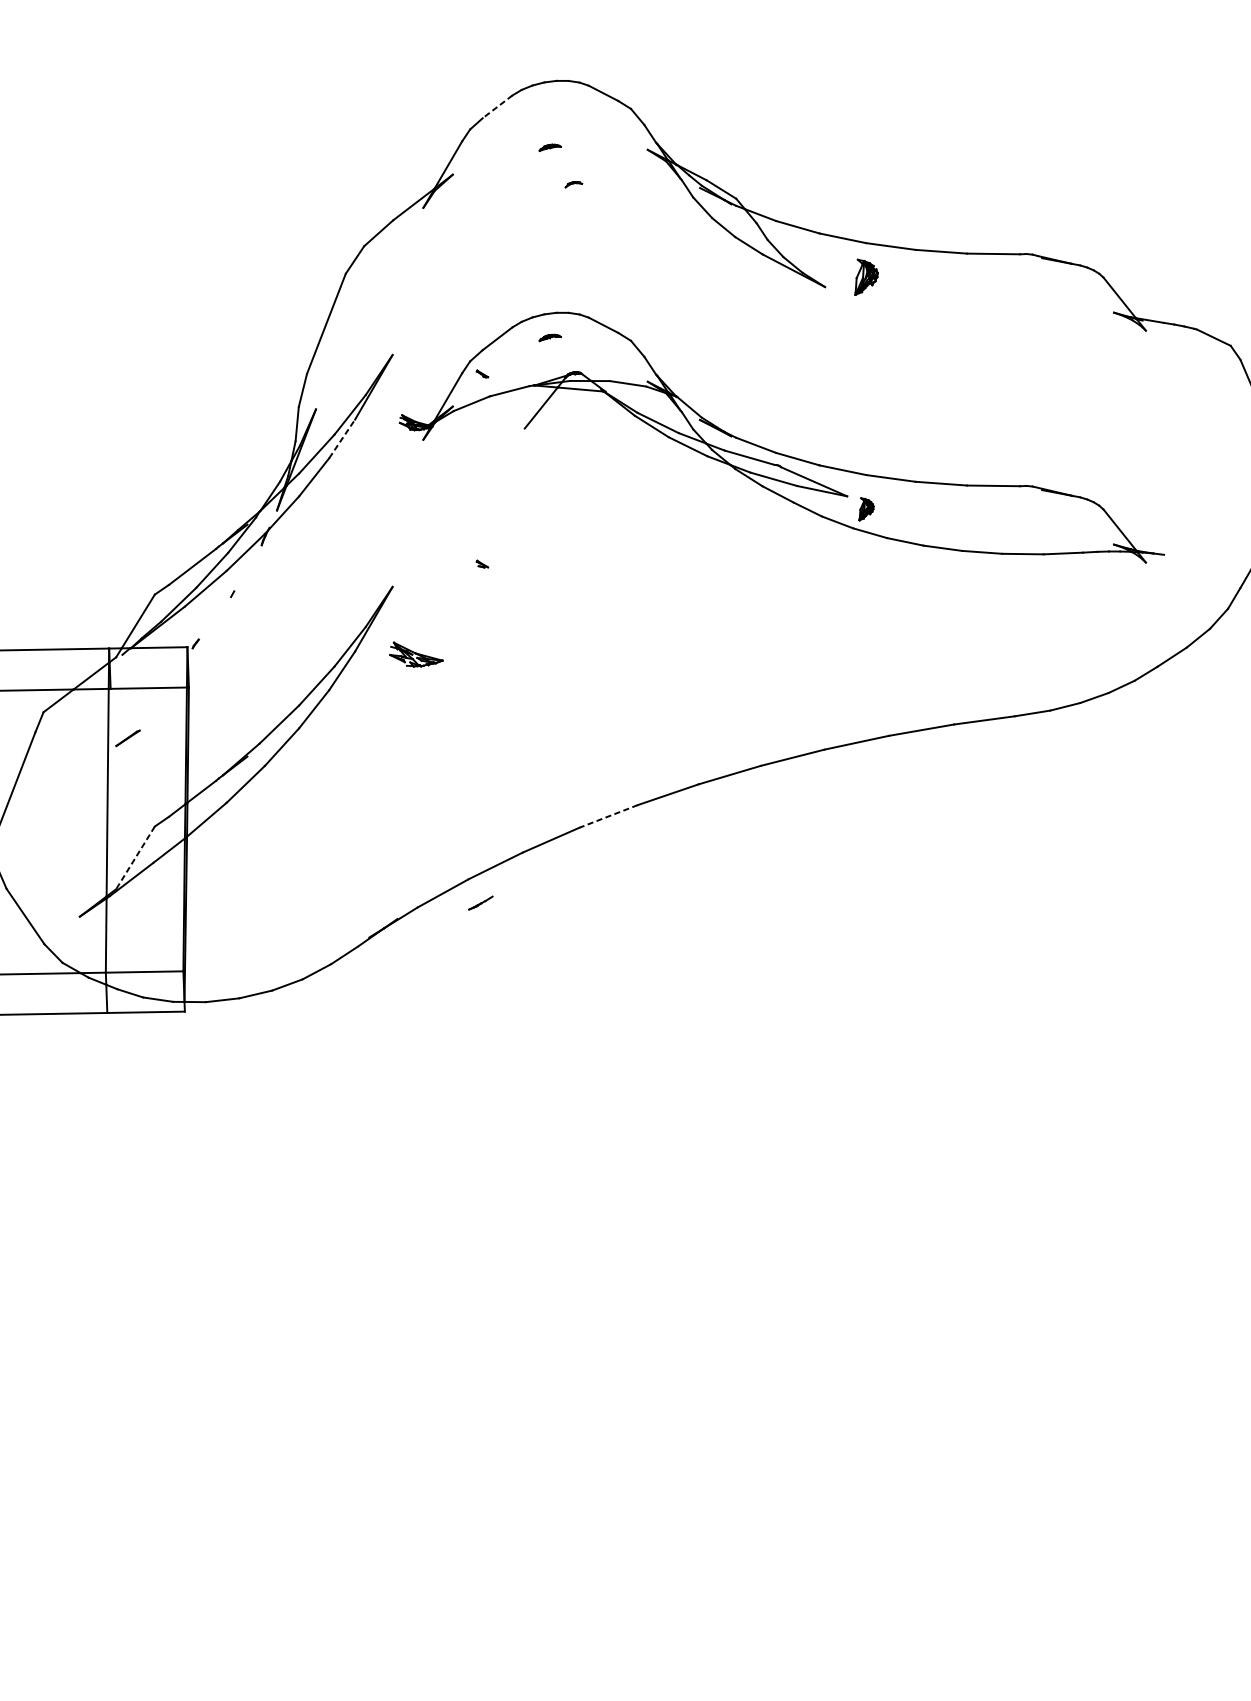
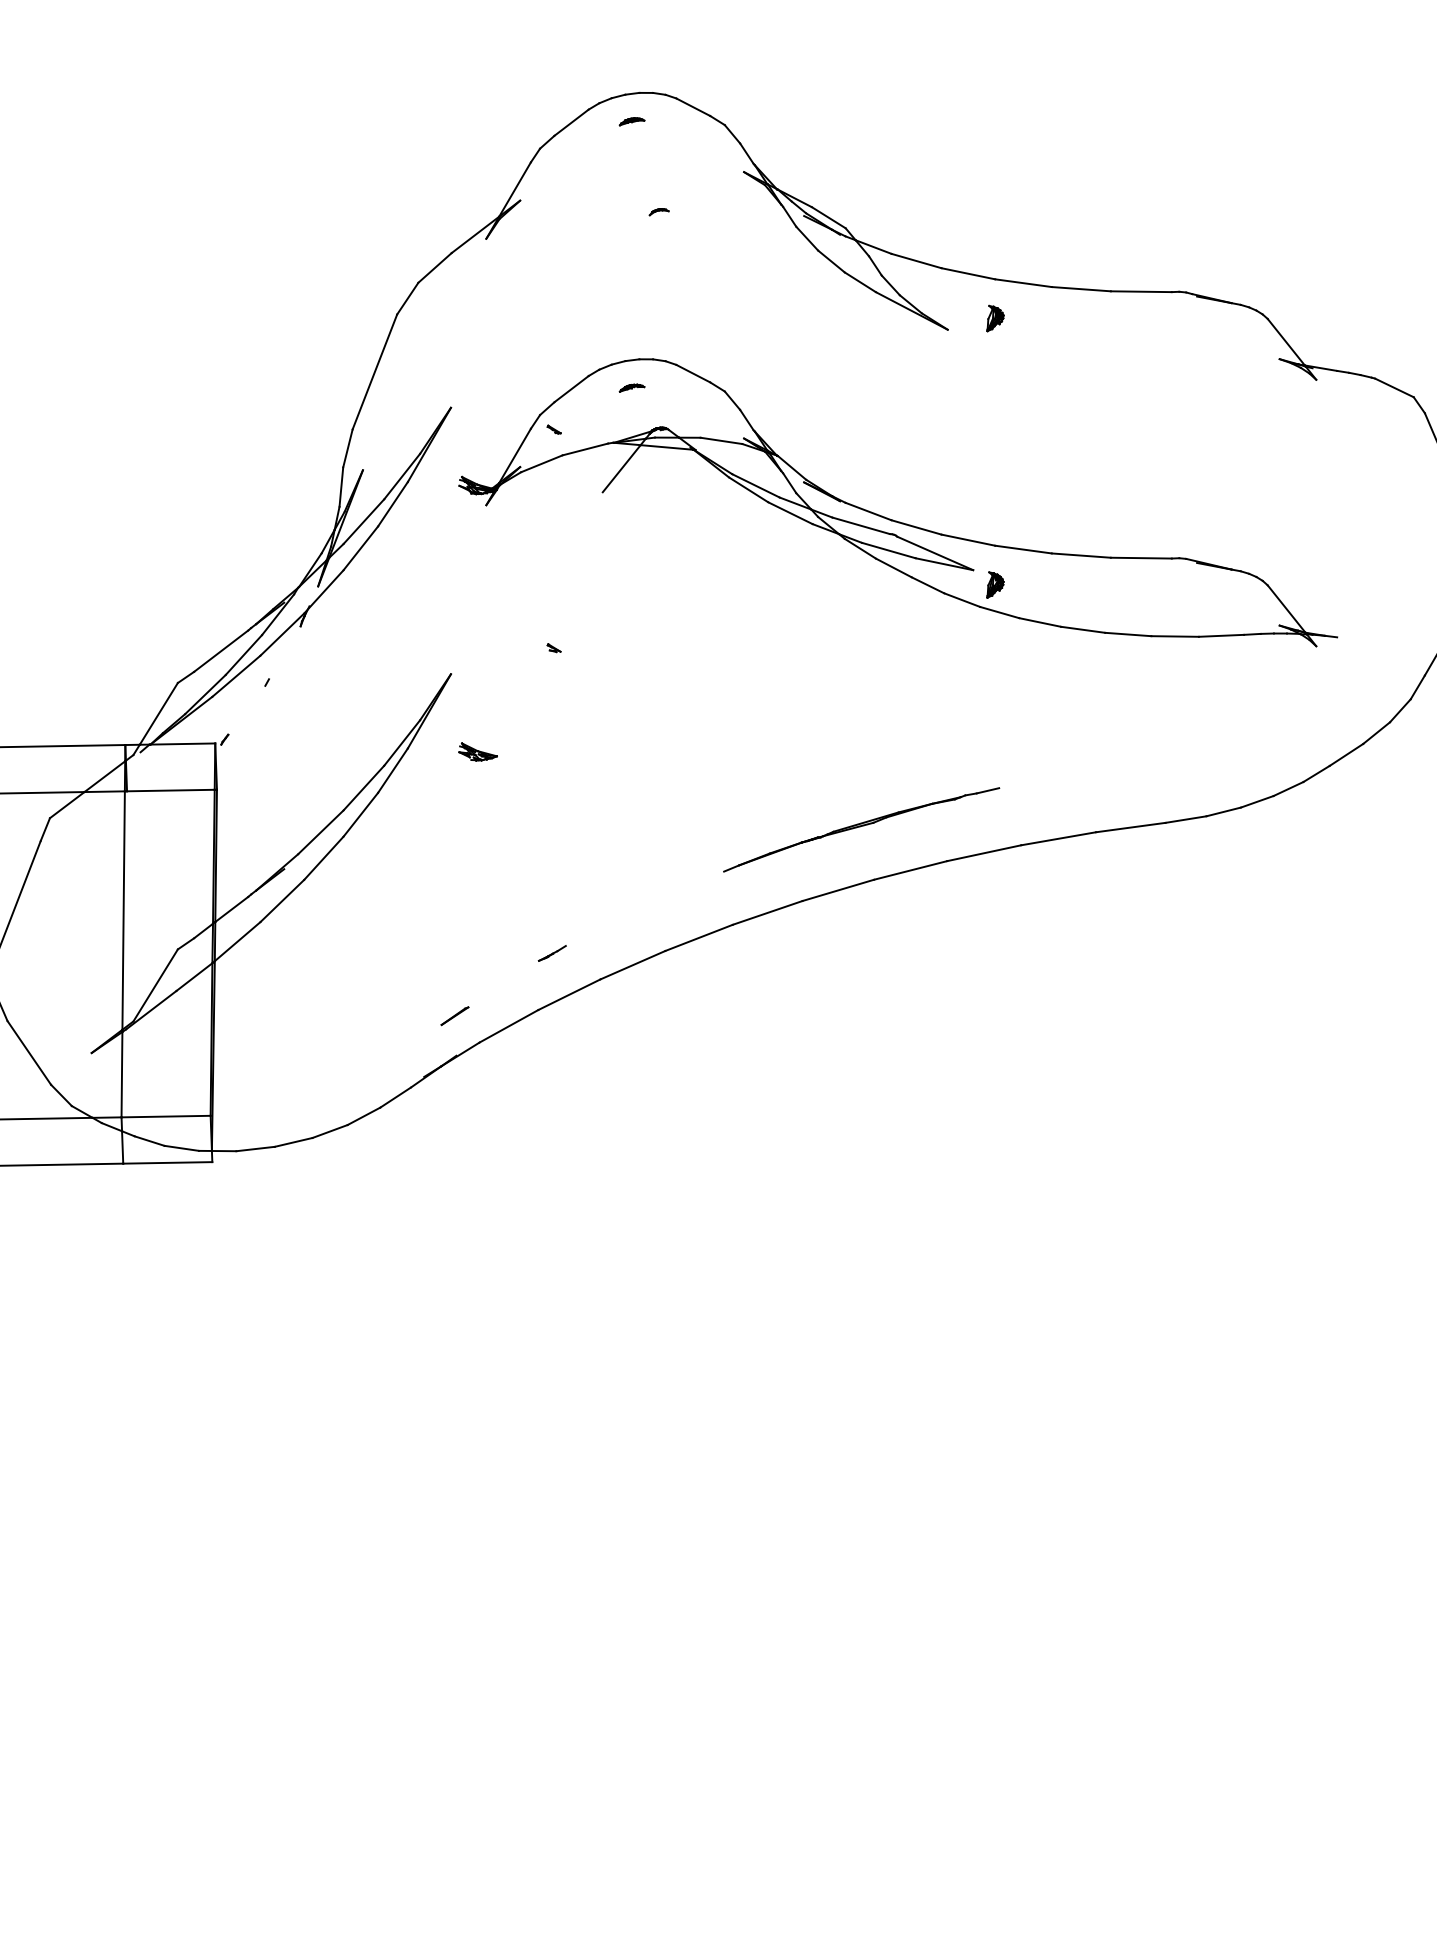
line: (497, 106) -> (571, 122), dashed -> solid
part: (549, 147) -> (631, 121), moved
part: (866, 277) -> (995, 318), size x0.62
line: (342, 439) -> (393, 504), dashed -> solid
part: (415, 654) -> (477, 751), size x0.62
part: (749, 722) -> (861, 829), added
line: (127, 738) -> (454, 1016), moved
line: (608, 816) -> (698, 938), dashed -> solid
line: (135, 857) -> (155, 985), dashed -> solid
line: (480, 903) -> (551, 953), moved

